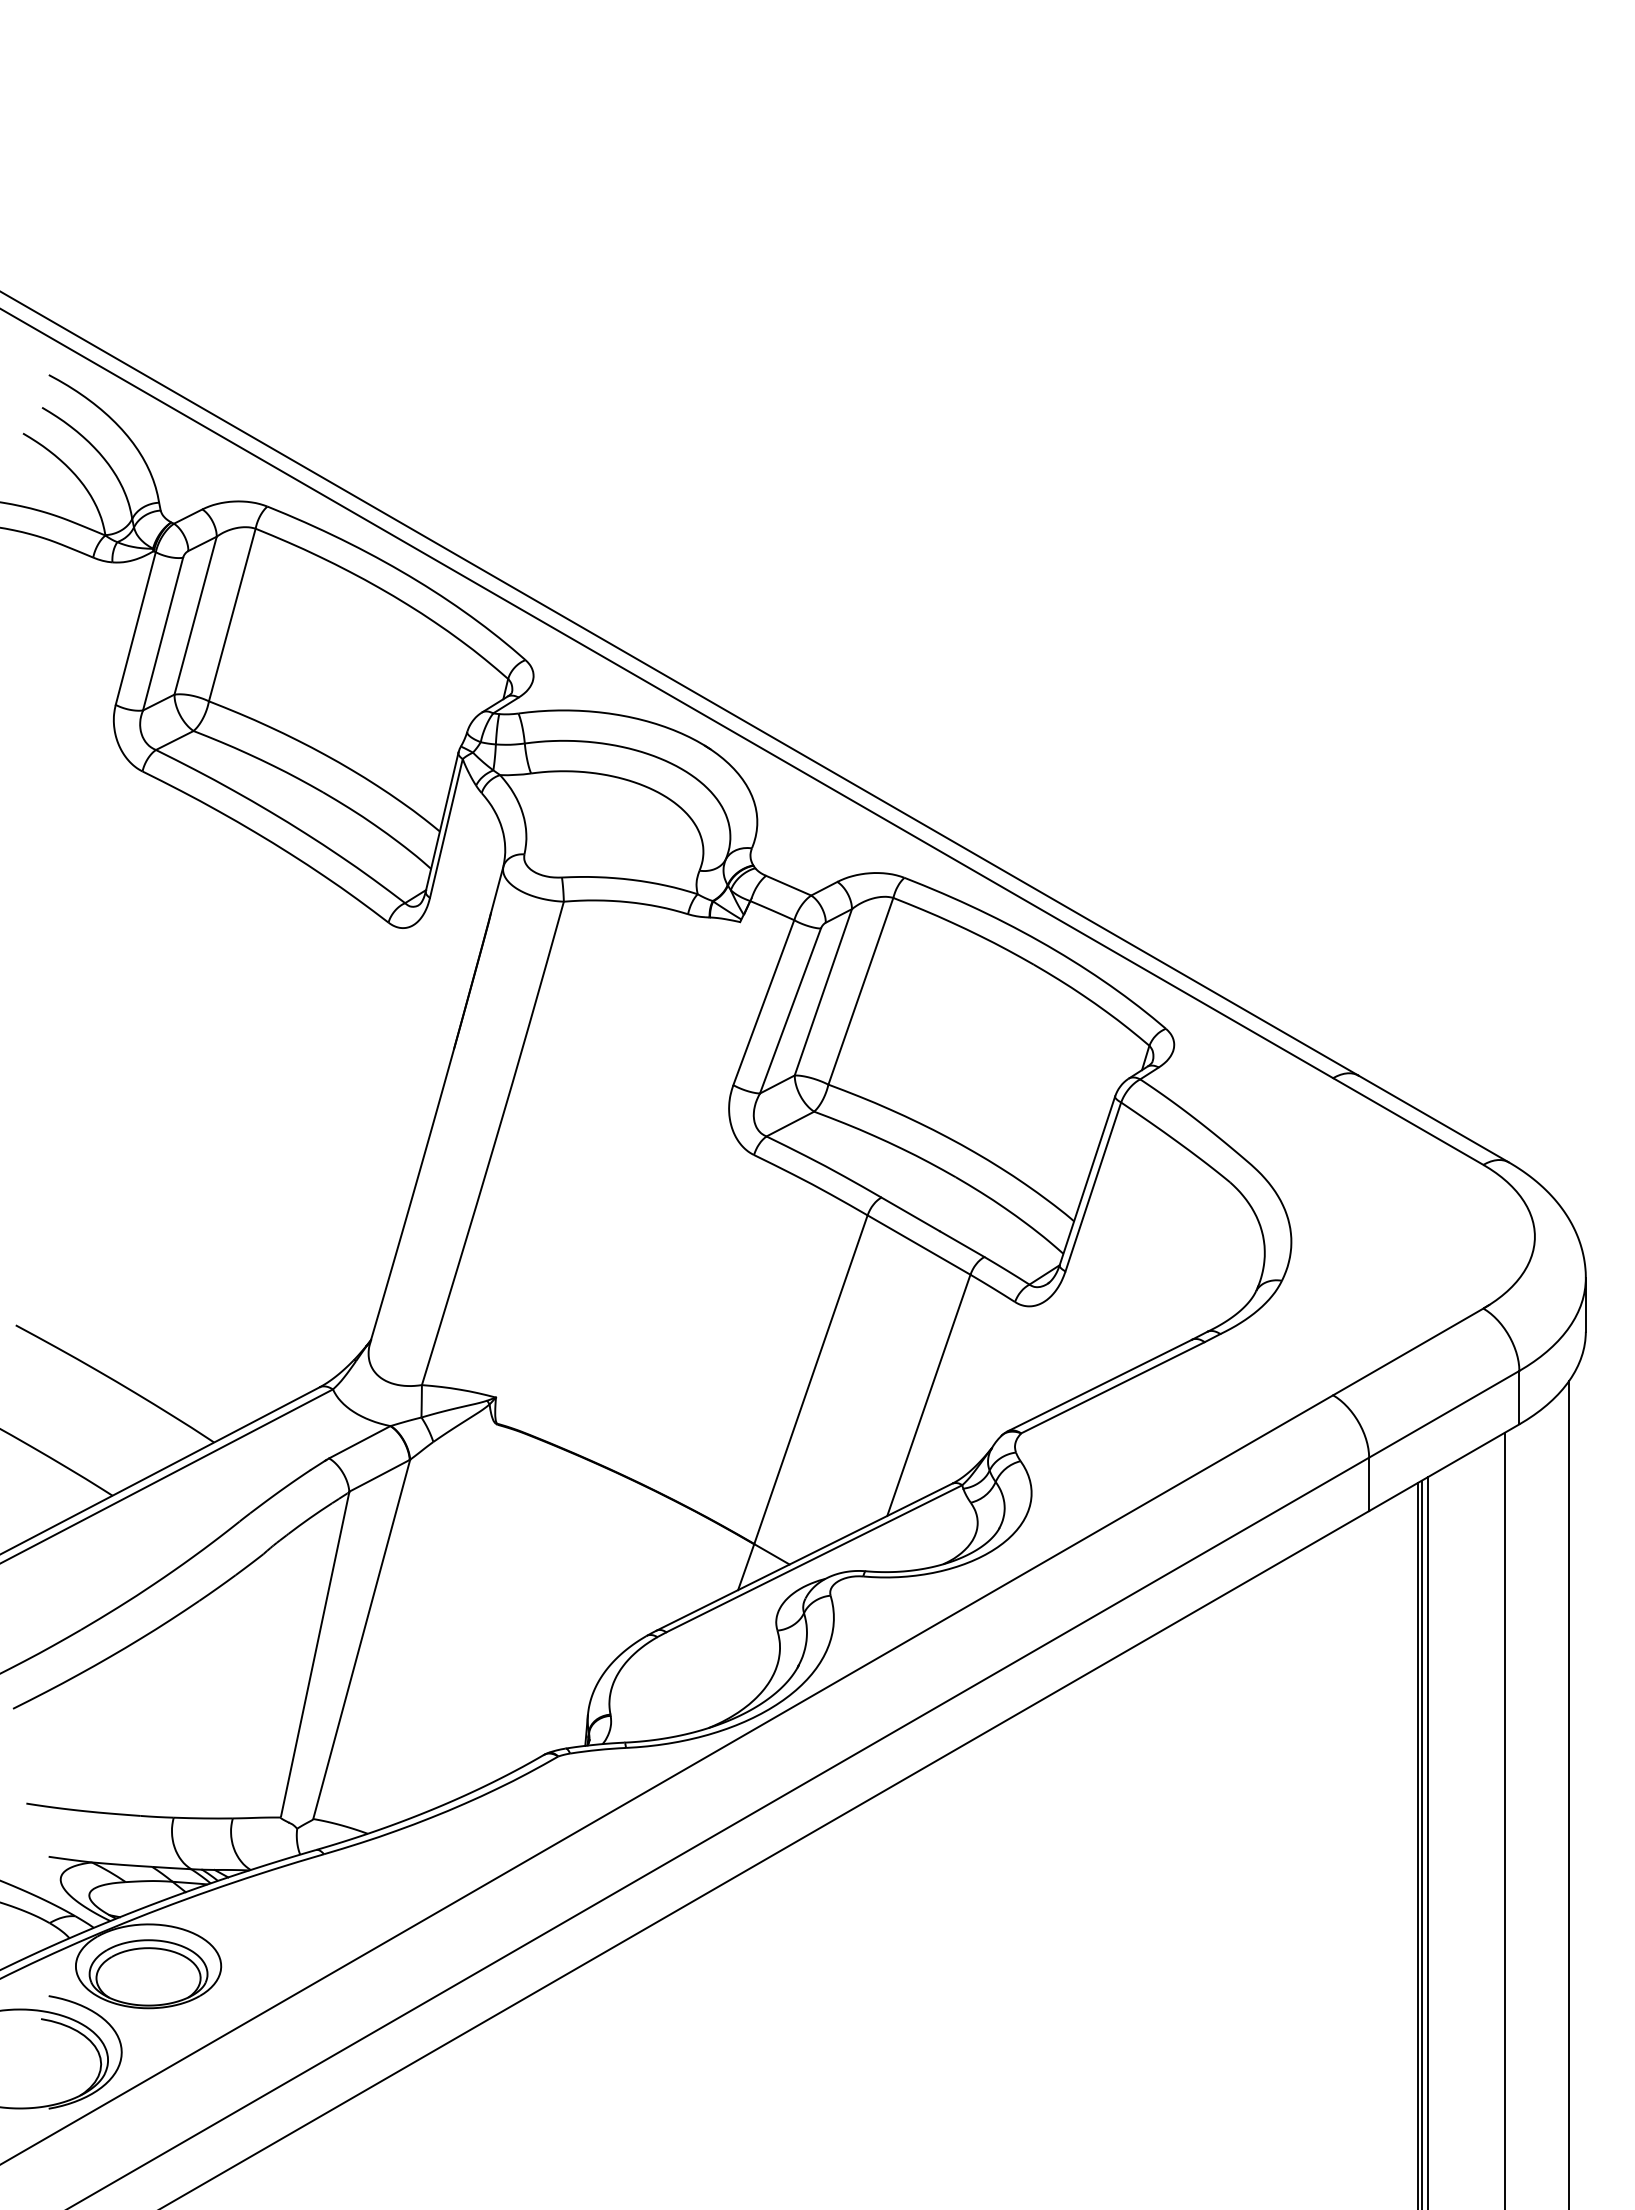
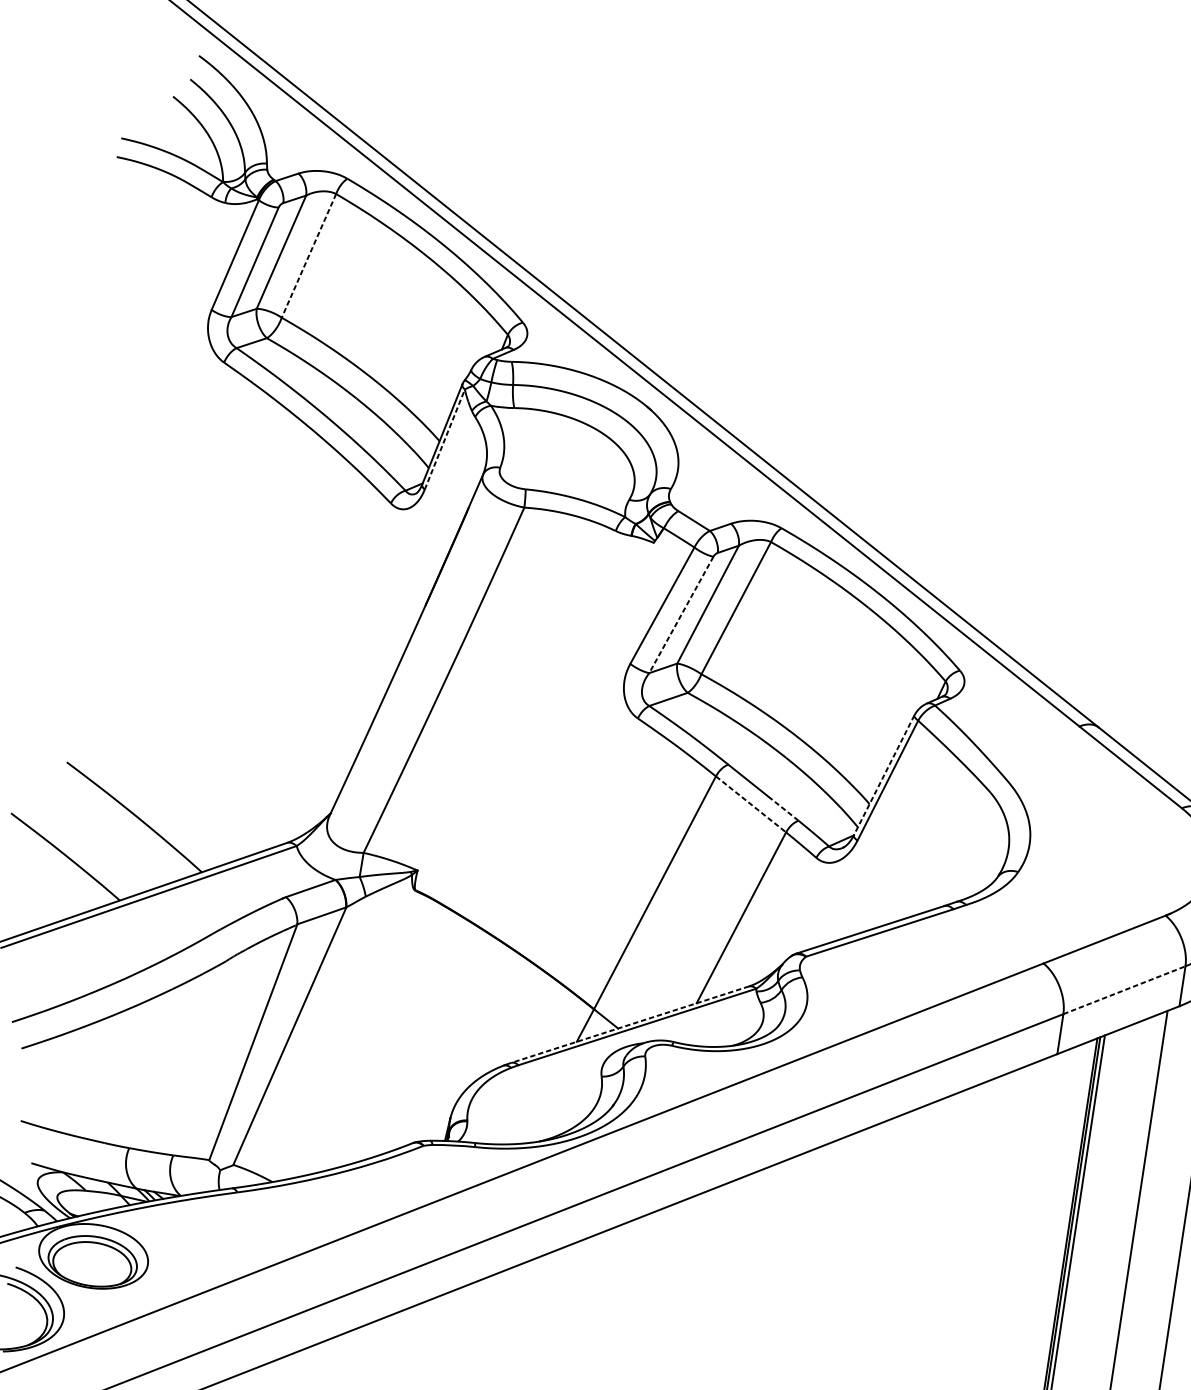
line: (232, 615) -> (309, 256), solid -> dashed
line: (446, 828) -> (444, 439), solid -> dashed
line: (790, 1011) -> (681, 615), solid -> dashed
line: (1087, 1180) -> (884, 775), solid -> dashed
line: (962, 1244) -> (783, 808), solid -> dashed
line: (919, 1245) -> (751, 804), solid -> dashed
line: (1444, 1414) -> (1124, 990), solid -> dashed
line: (804, 1557) -> (630, 1024), solid -> dashed

